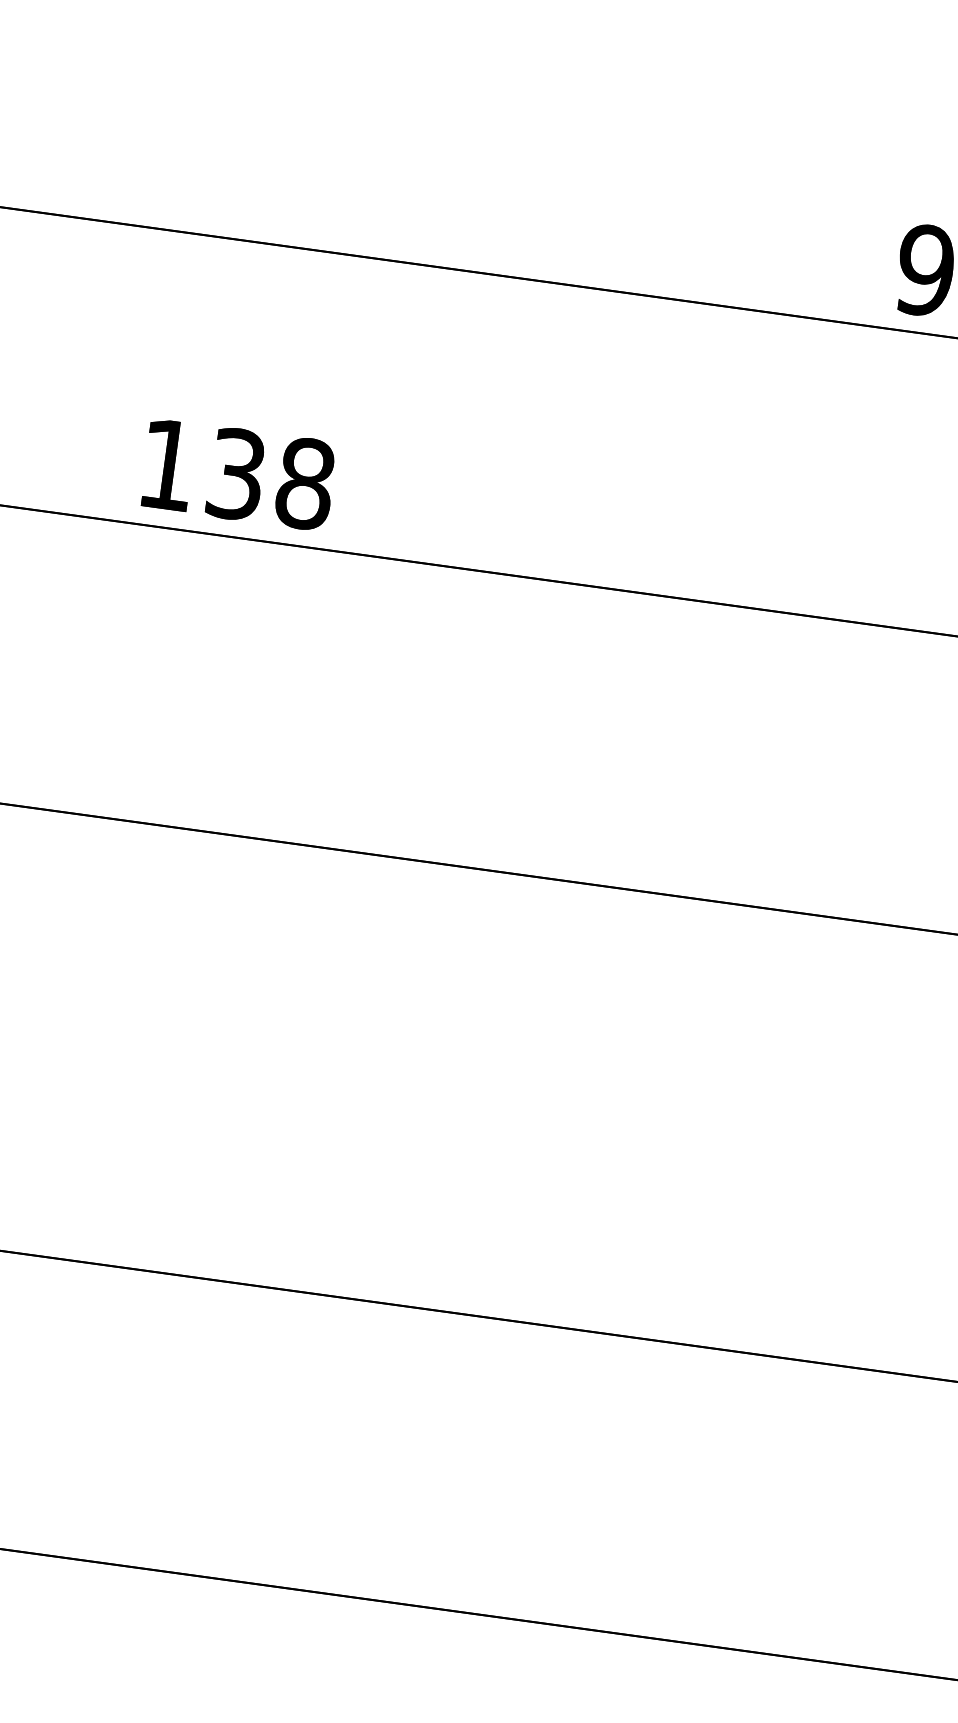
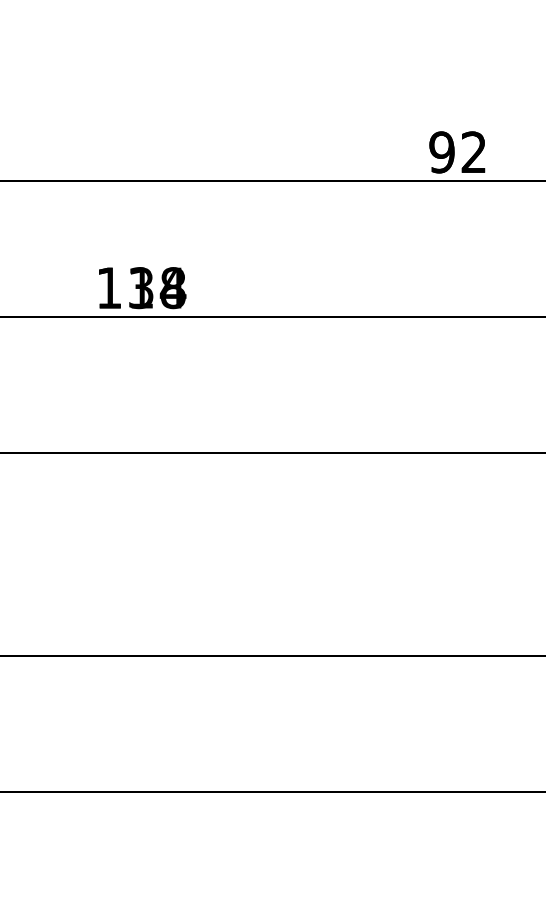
text: (271, 480) -> (157, 288), 138 -> 114

